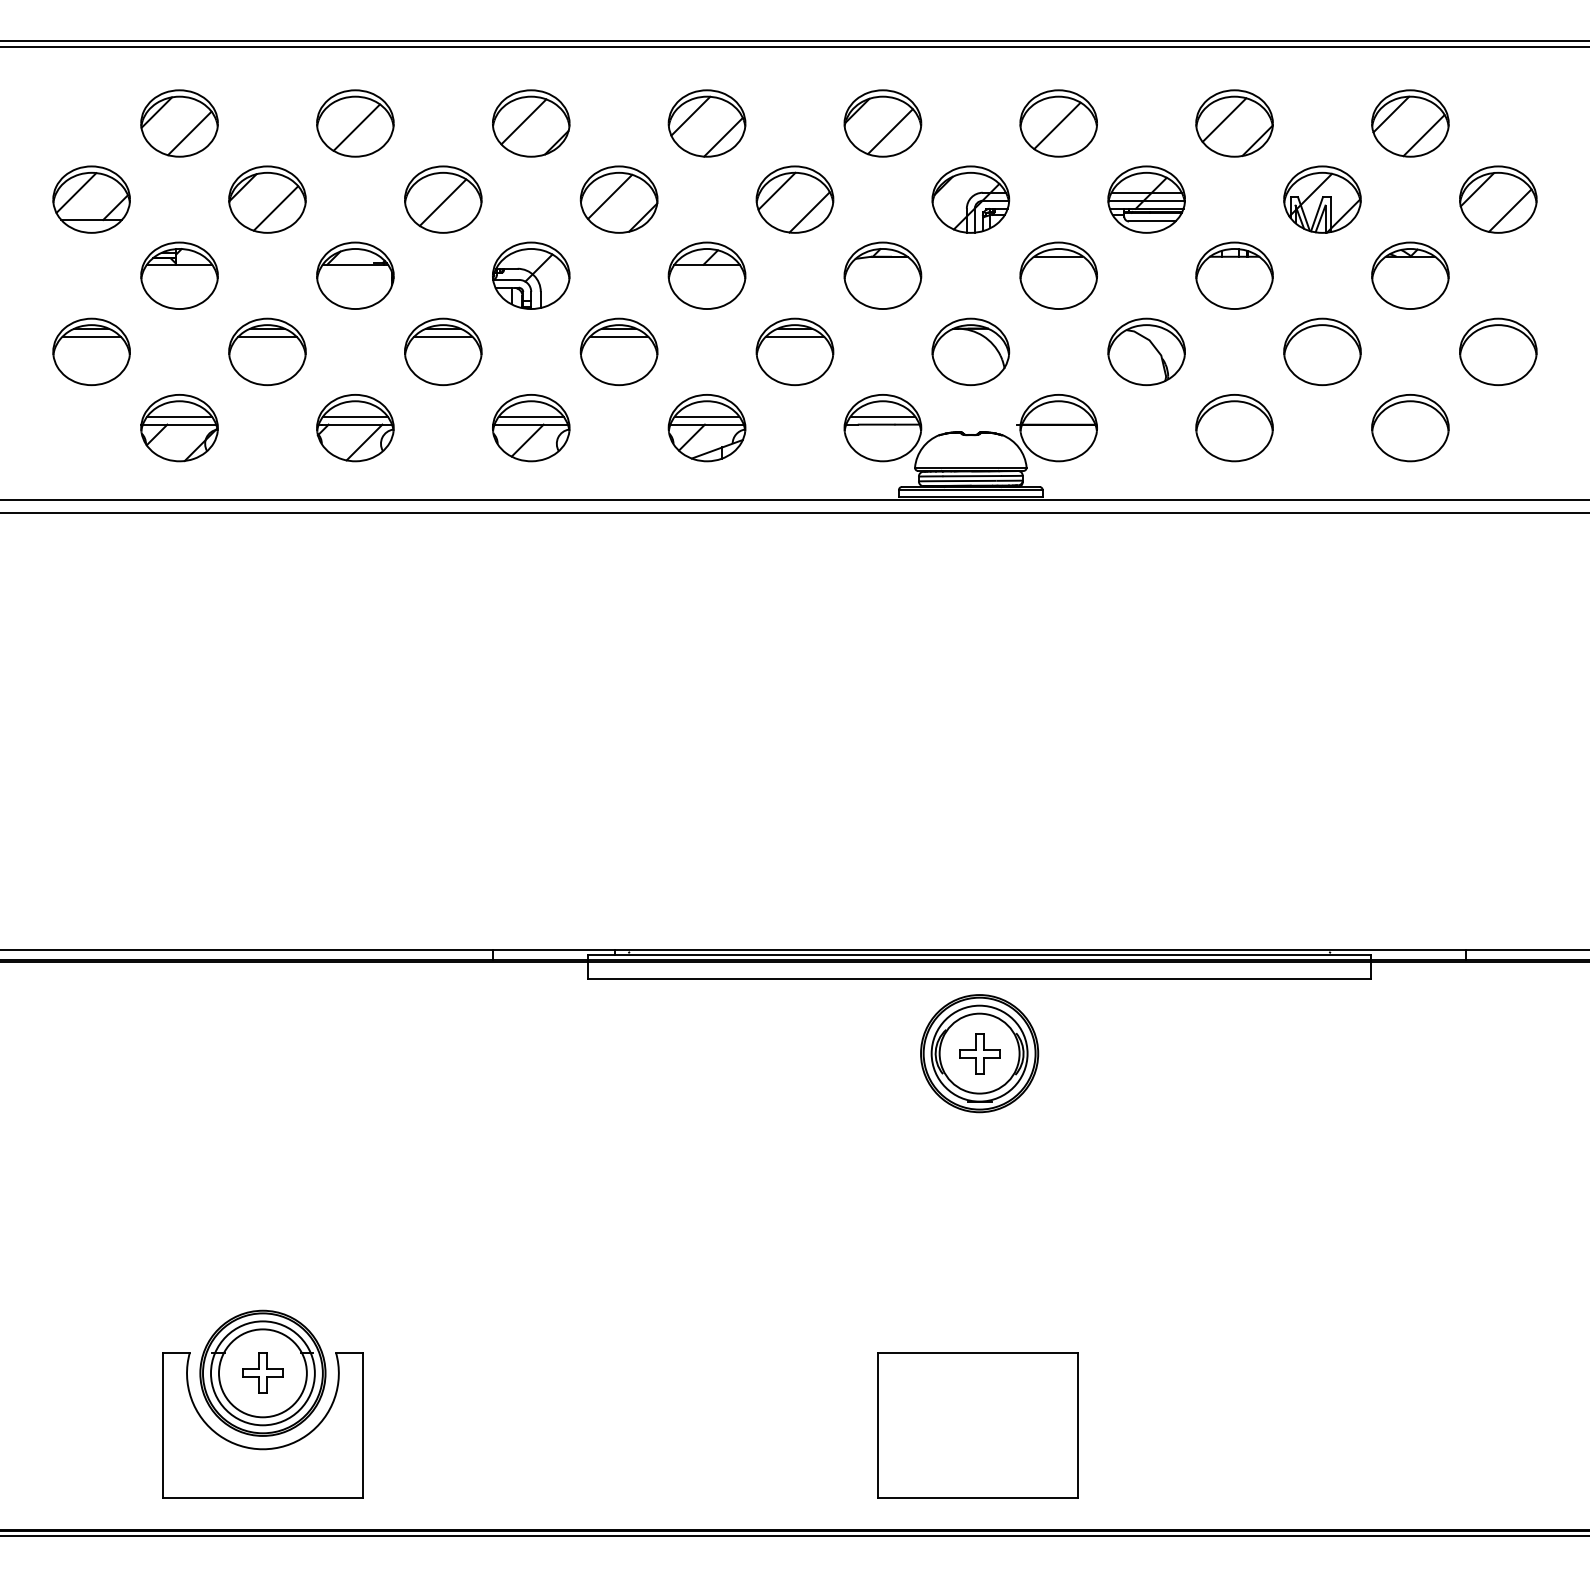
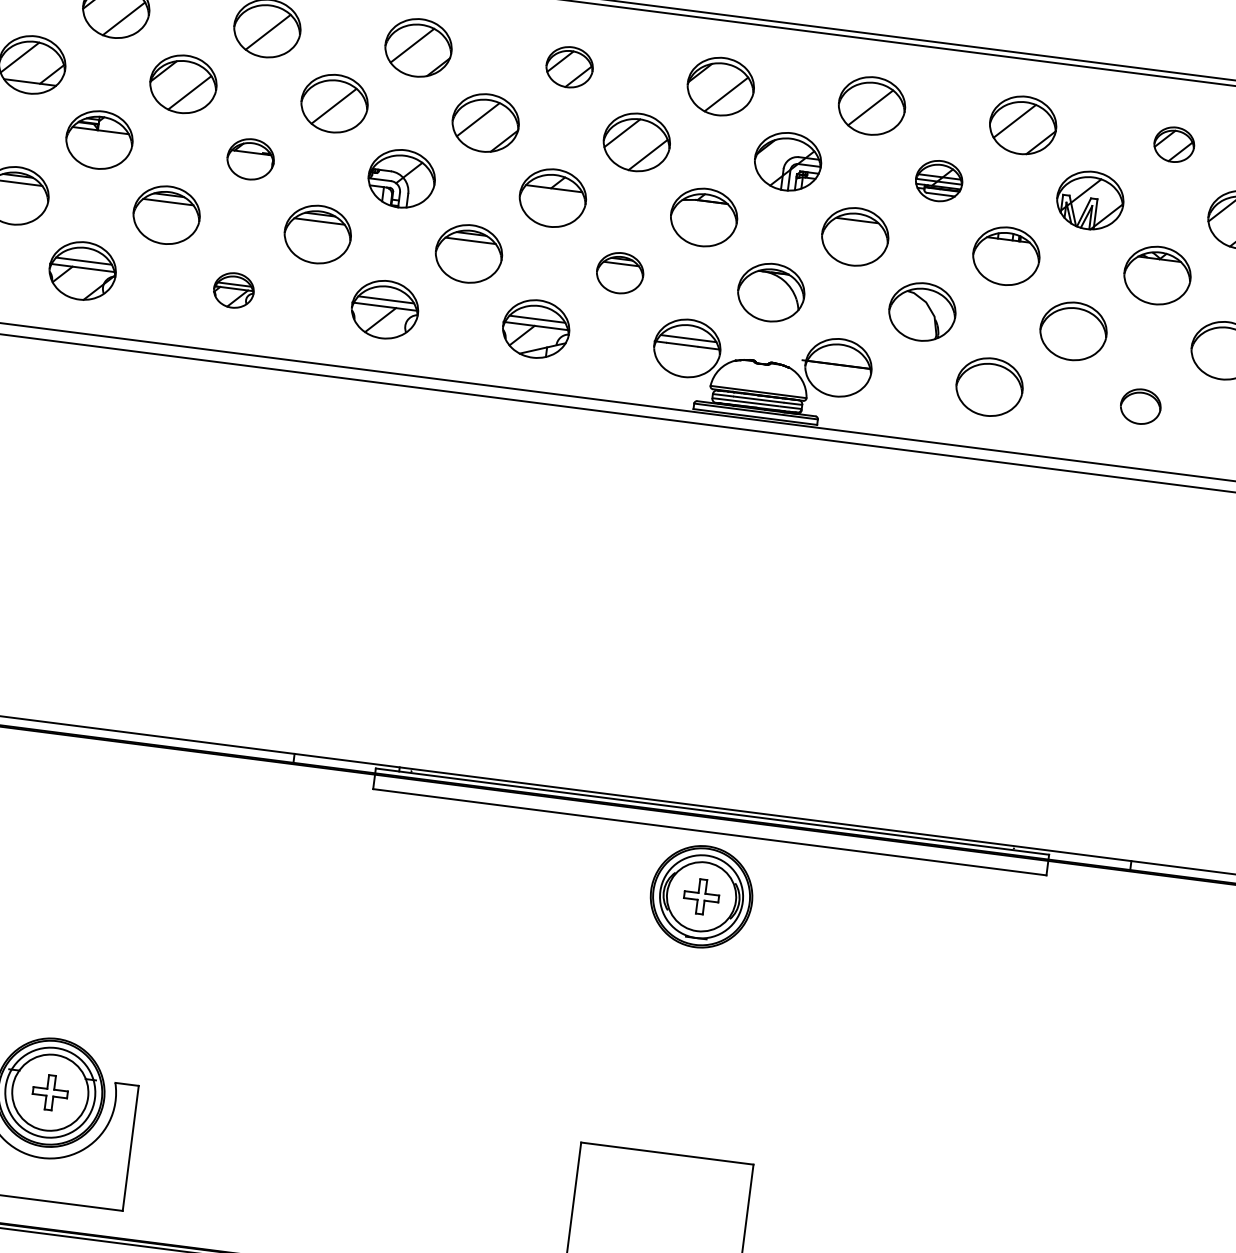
part: (706, 123) -> (569, 67), size x0.7
part: (1410, 123) -> (1174, 144), size x0.6
part: (1146, 199) -> (939, 180), size x0.7
part: (355, 275) -> (250, 159), size x0.7
part: (794, 351) -> (619, 272), size x0.7
part: (355, 428) -> (233, 290), size x0.6
part: (1410, 428) -> (1140, 406), size x0.6

